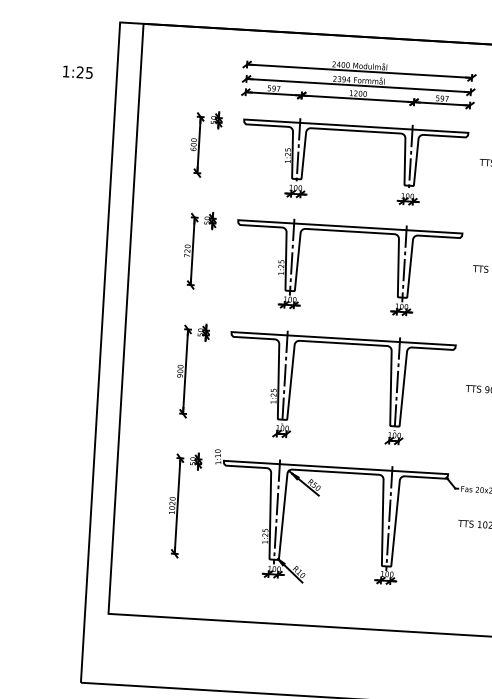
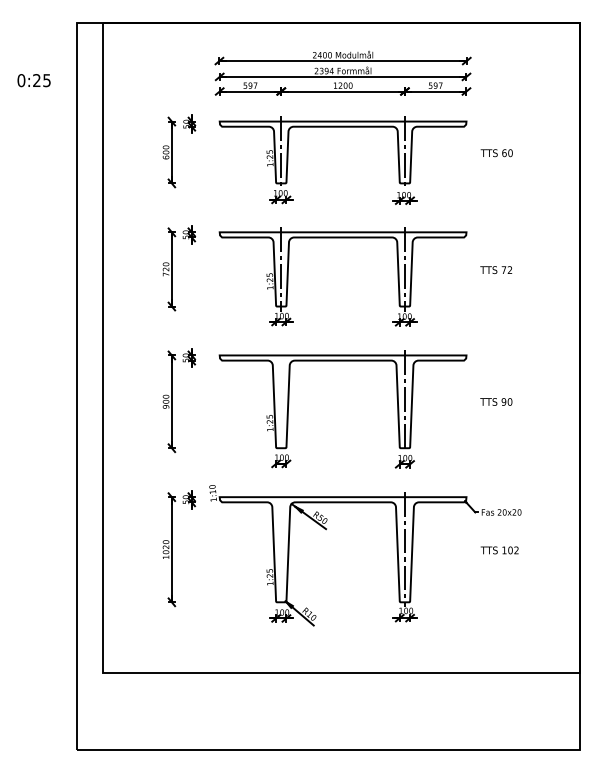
text: (66, 71) -> (21, 80), 1:25 -> 0:25
line: (285, 377) -> (281, 401), removed
line: (277, 511) -> (281, 549), removed

